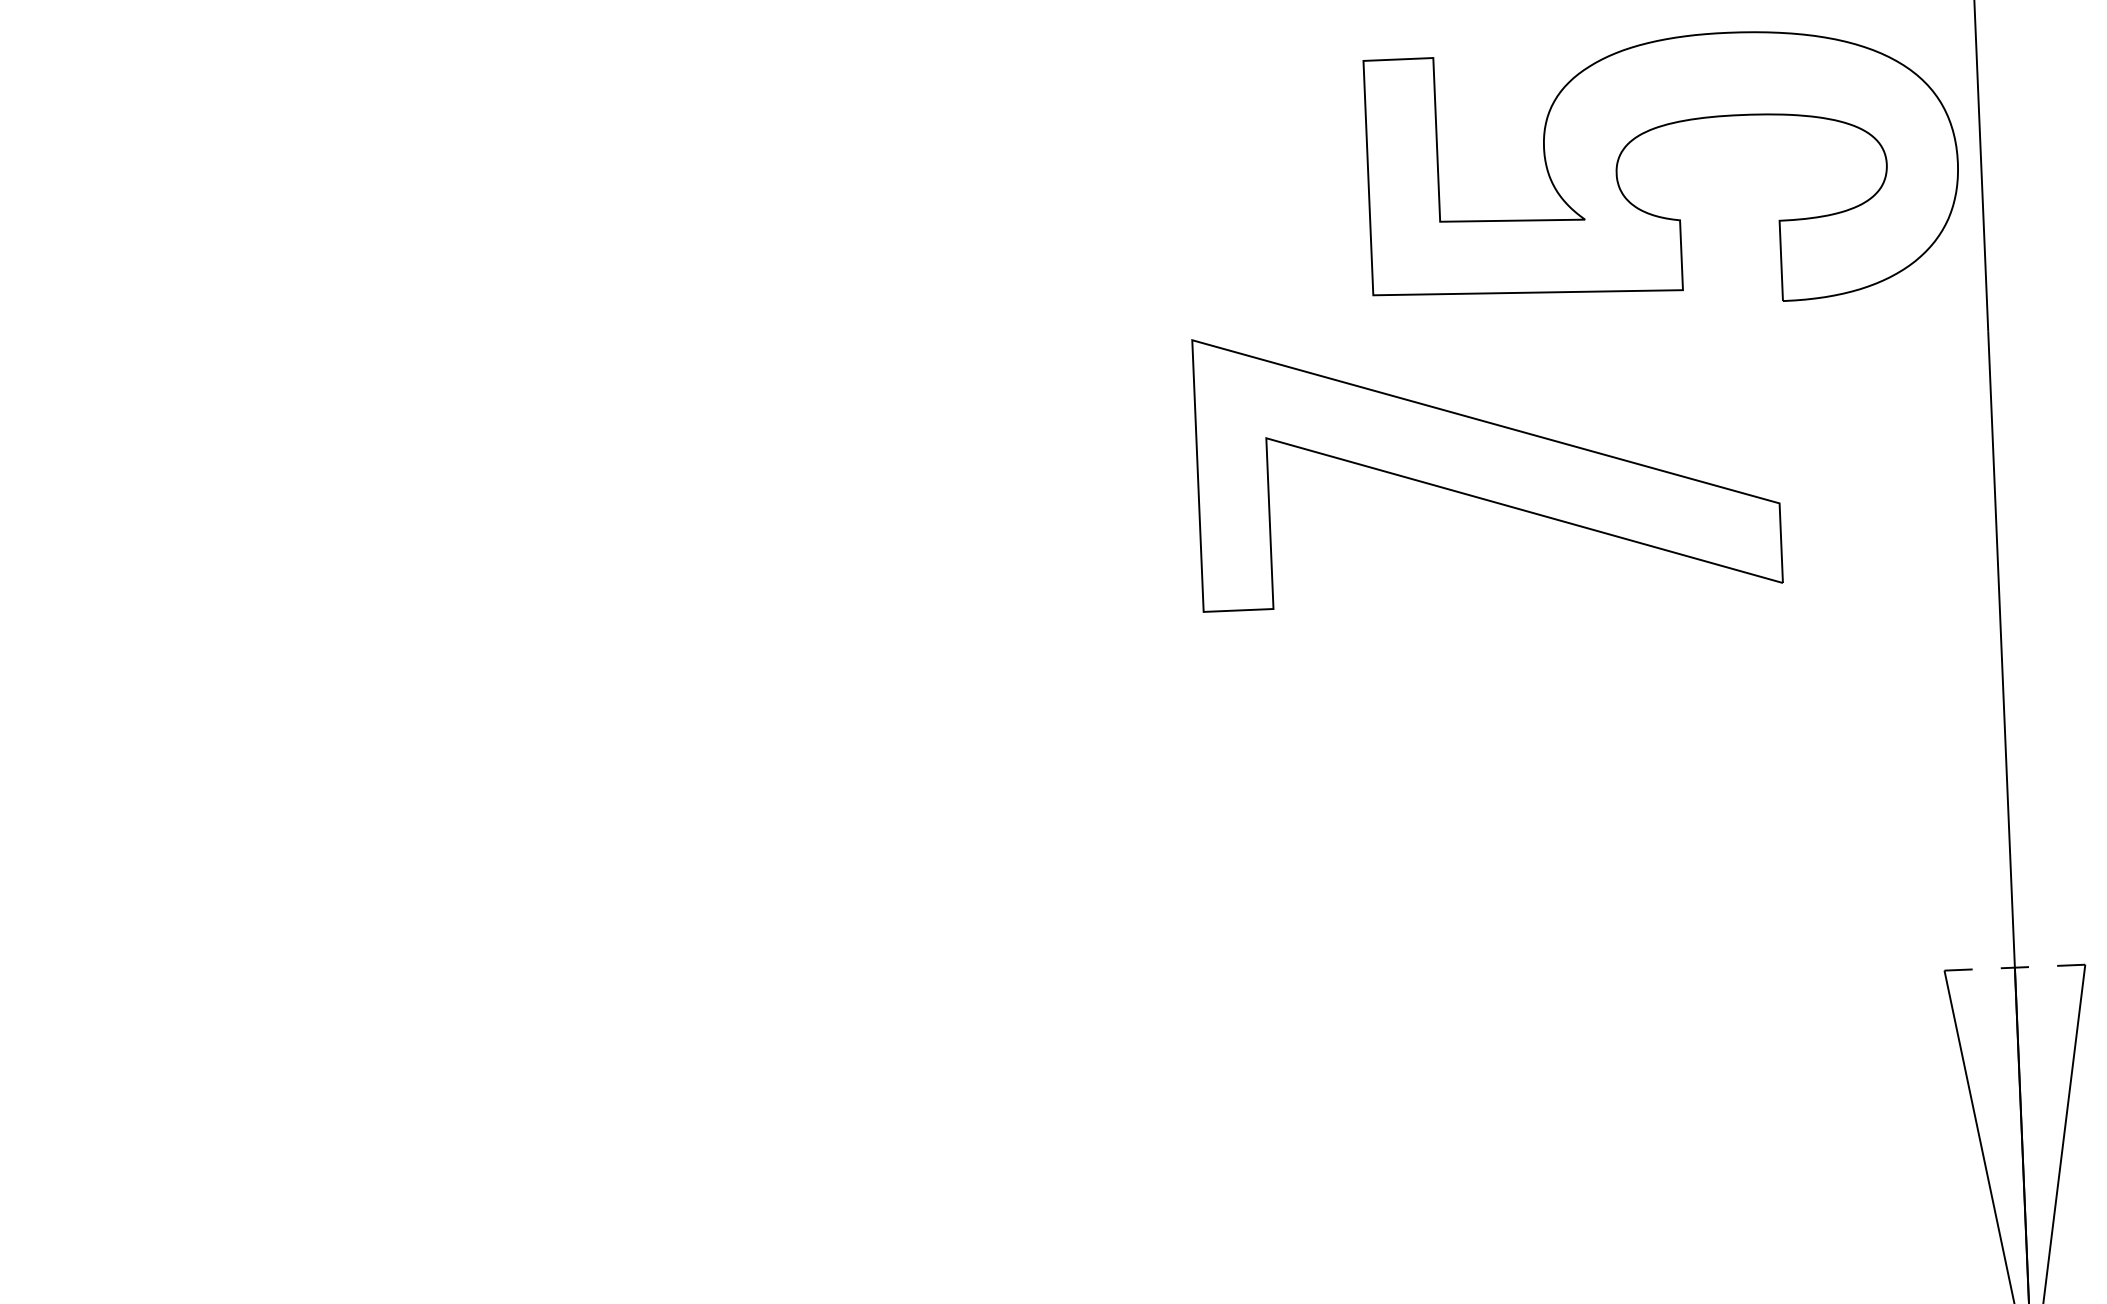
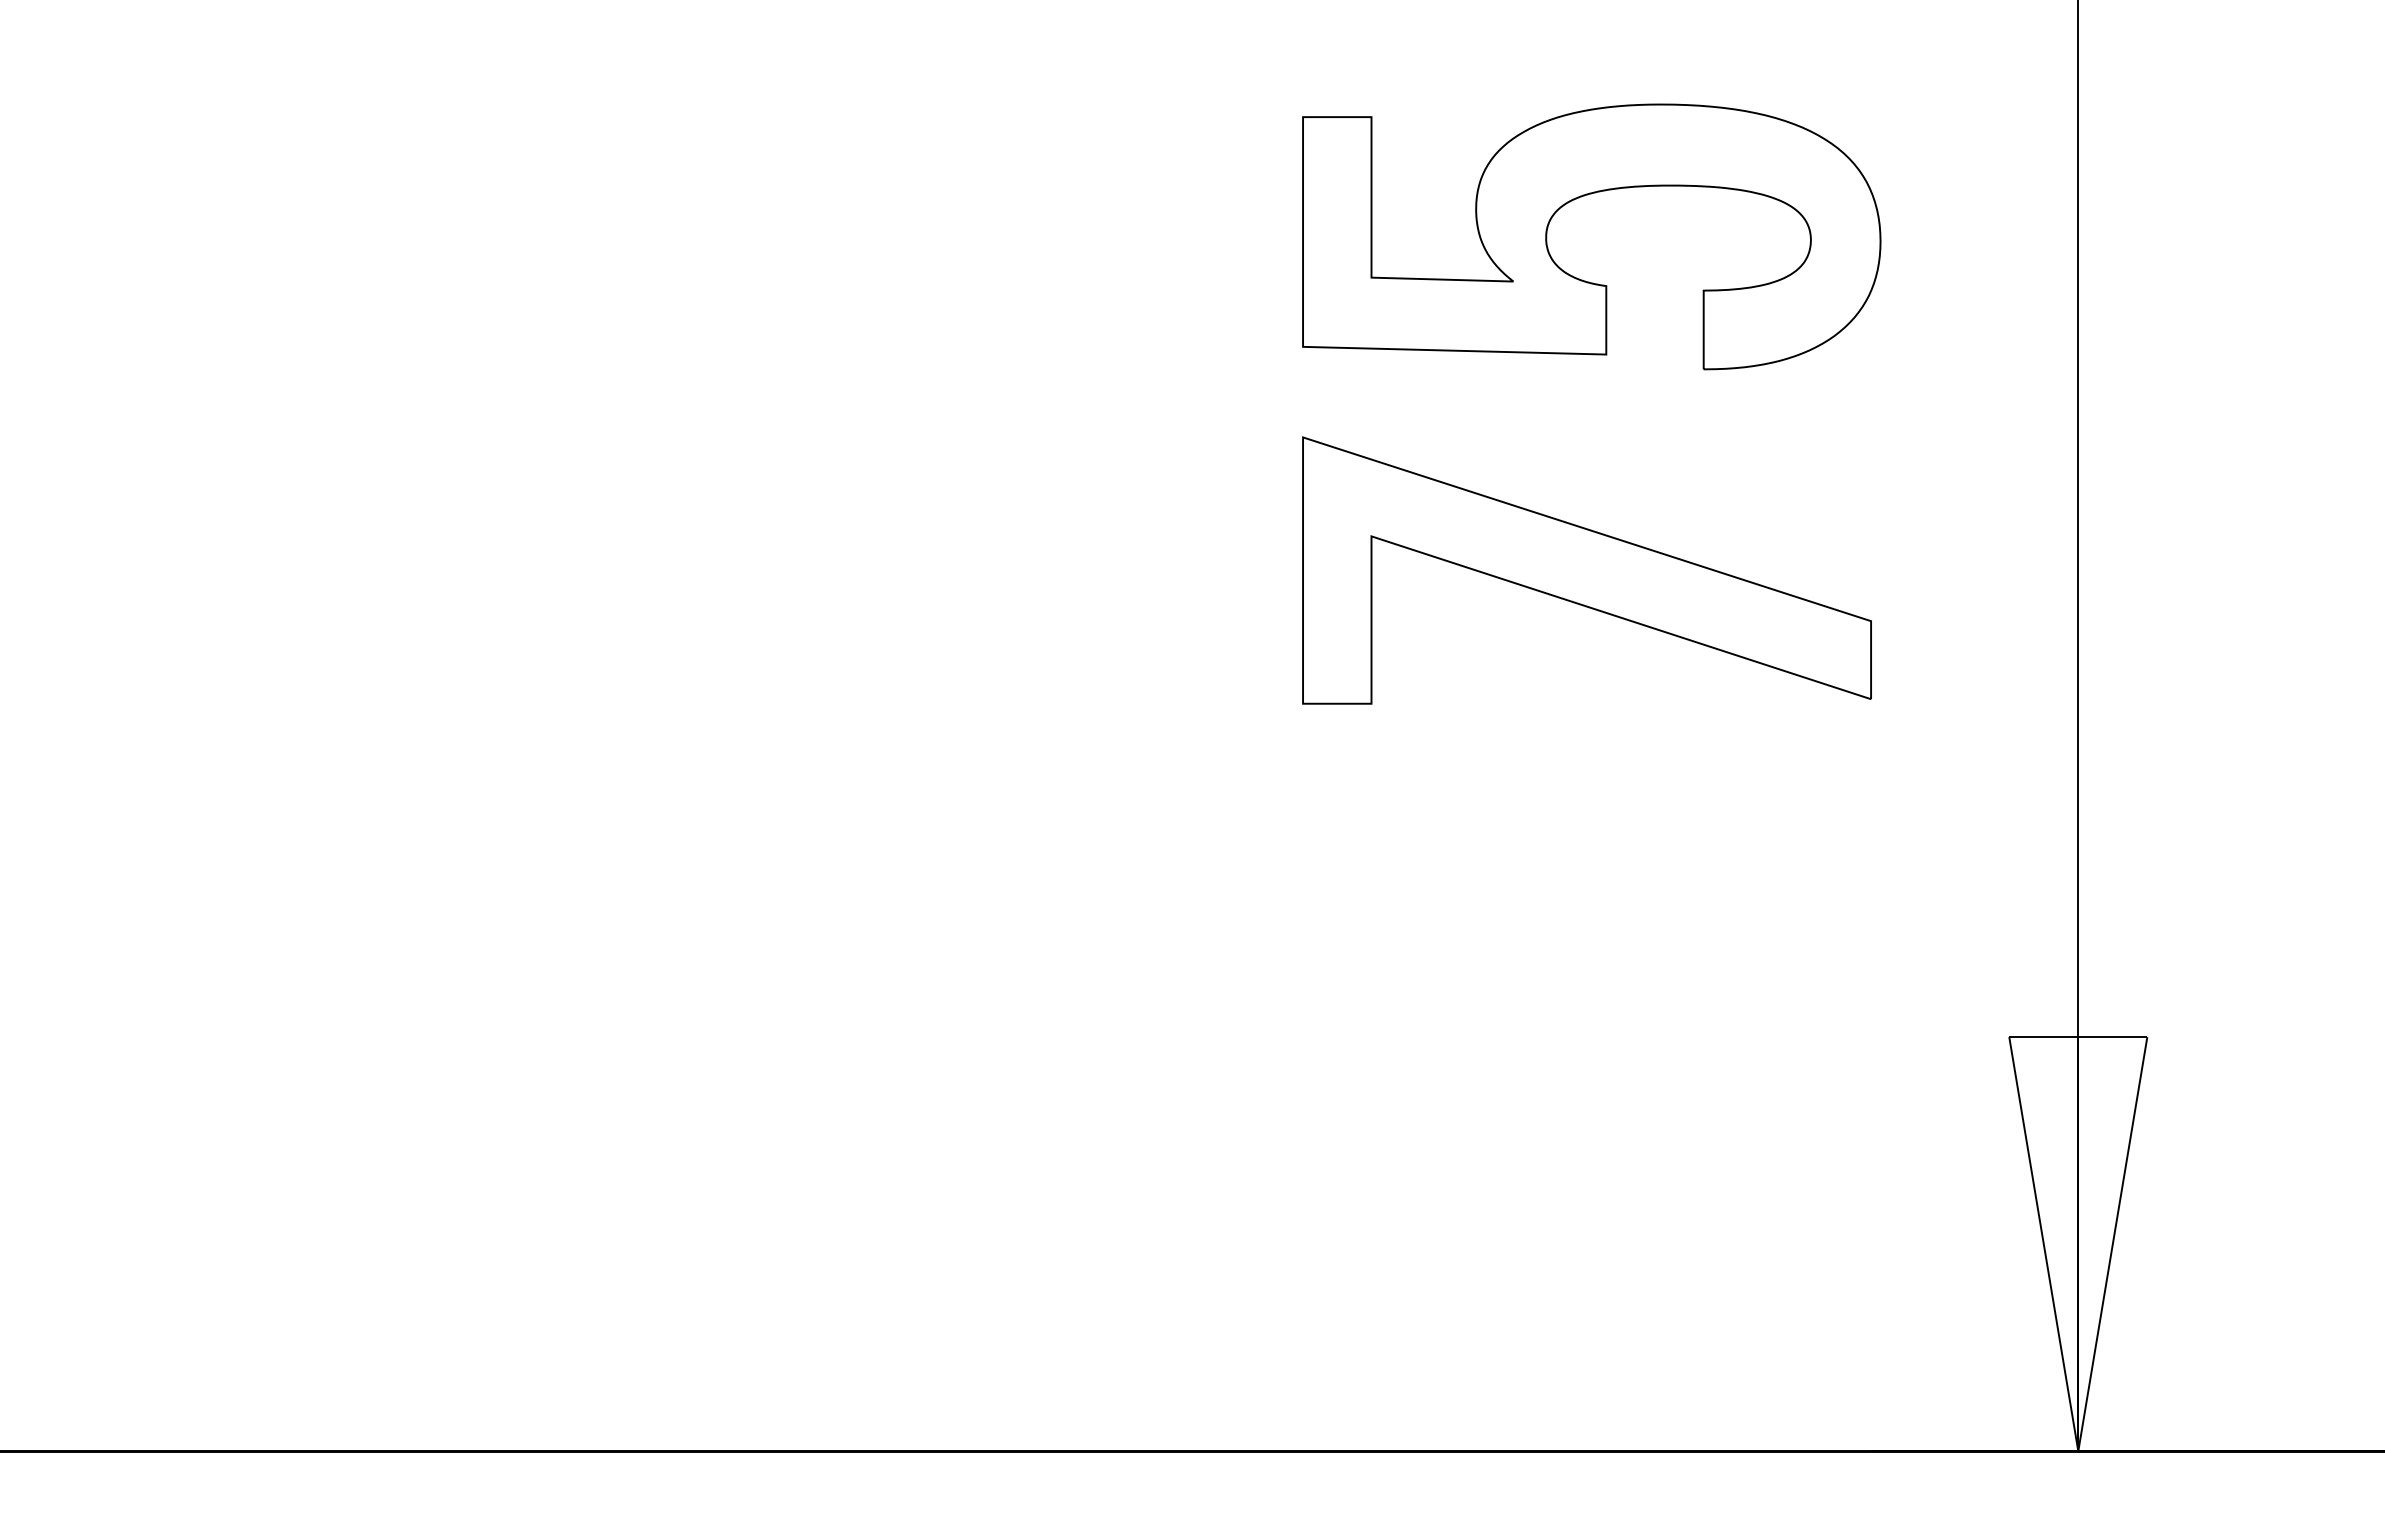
part: (1643, 134) -> (1574, 200), moved
part: (1487, 463) -> (1586, 570), moved
line: (2014, 968) -> (2077, 1037), dashed -> solid

